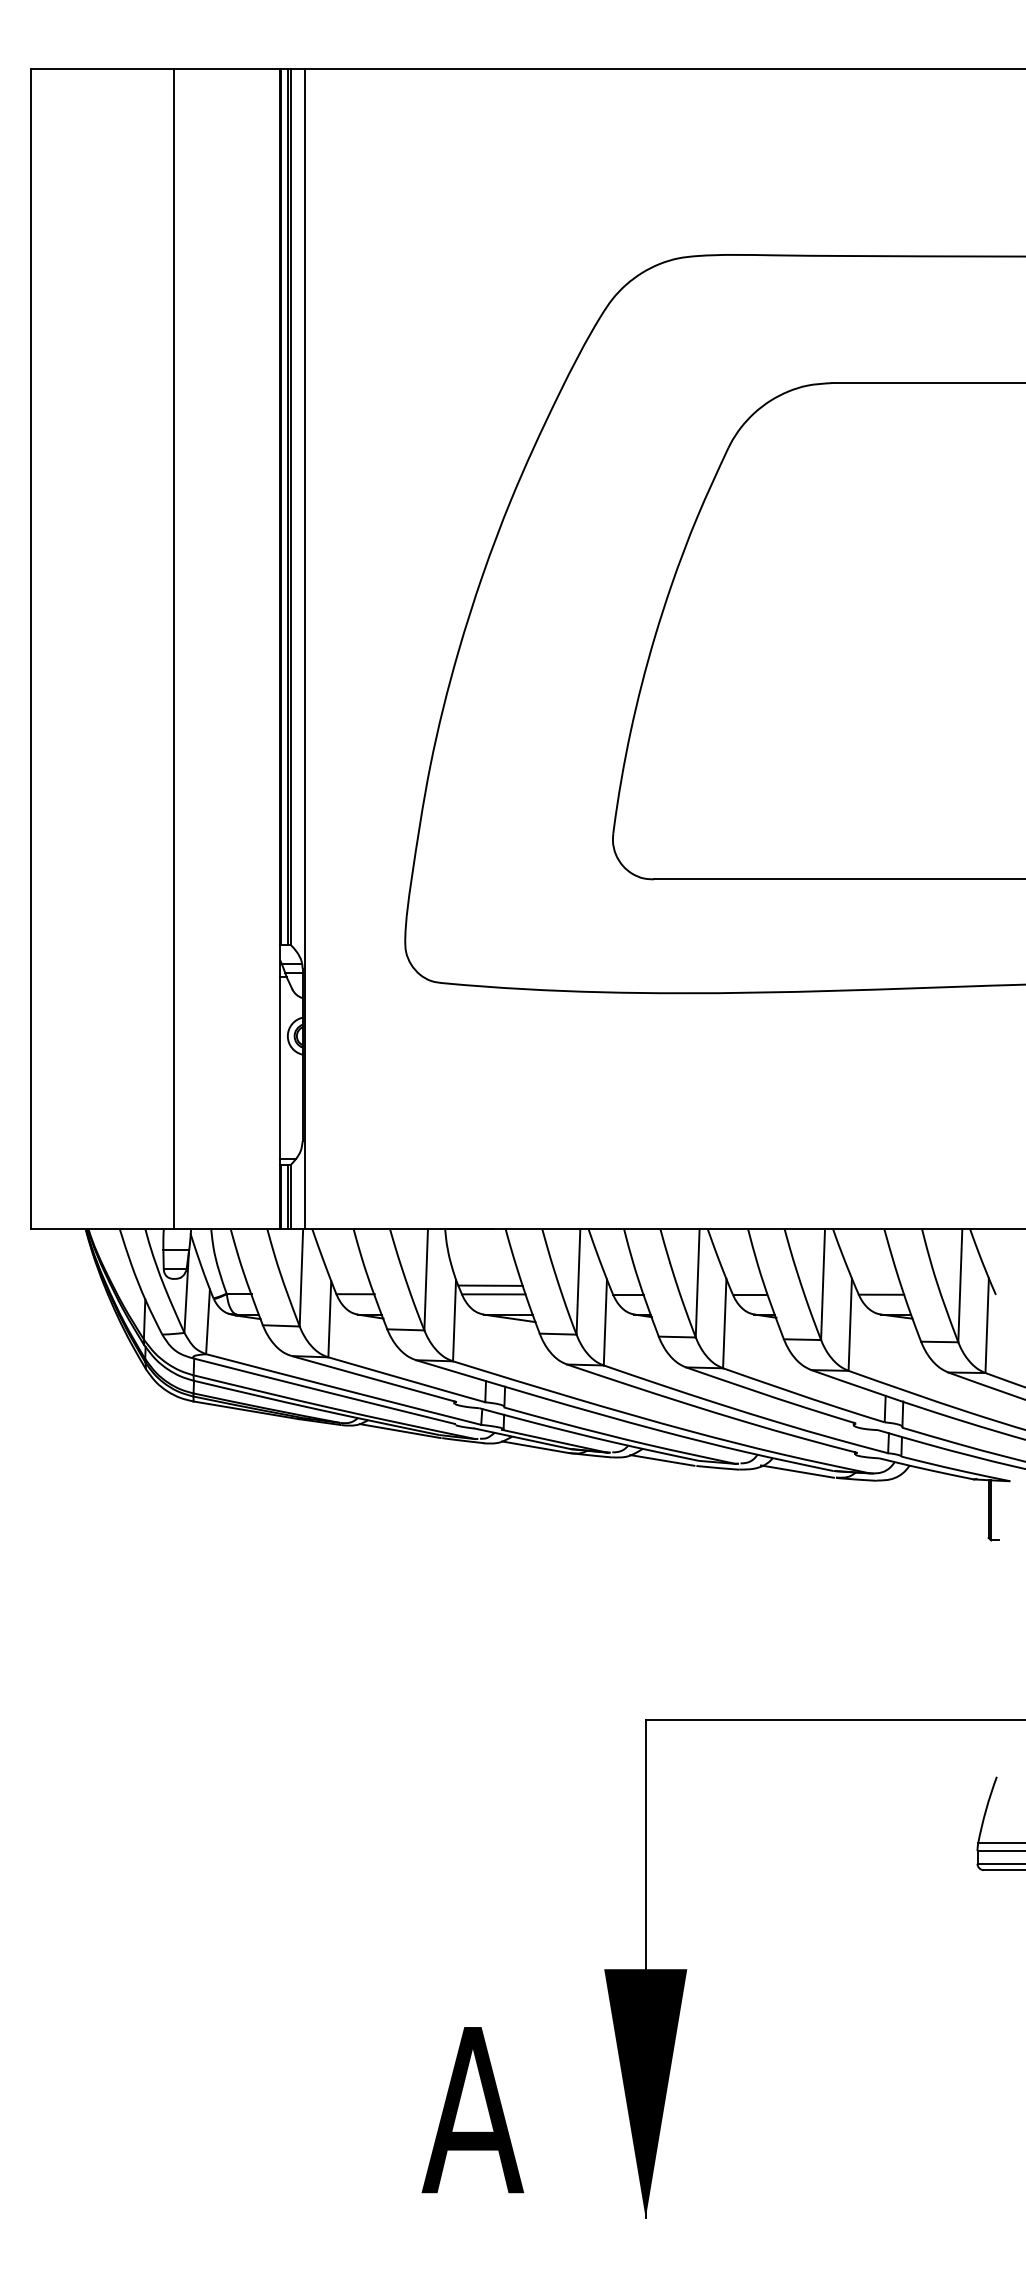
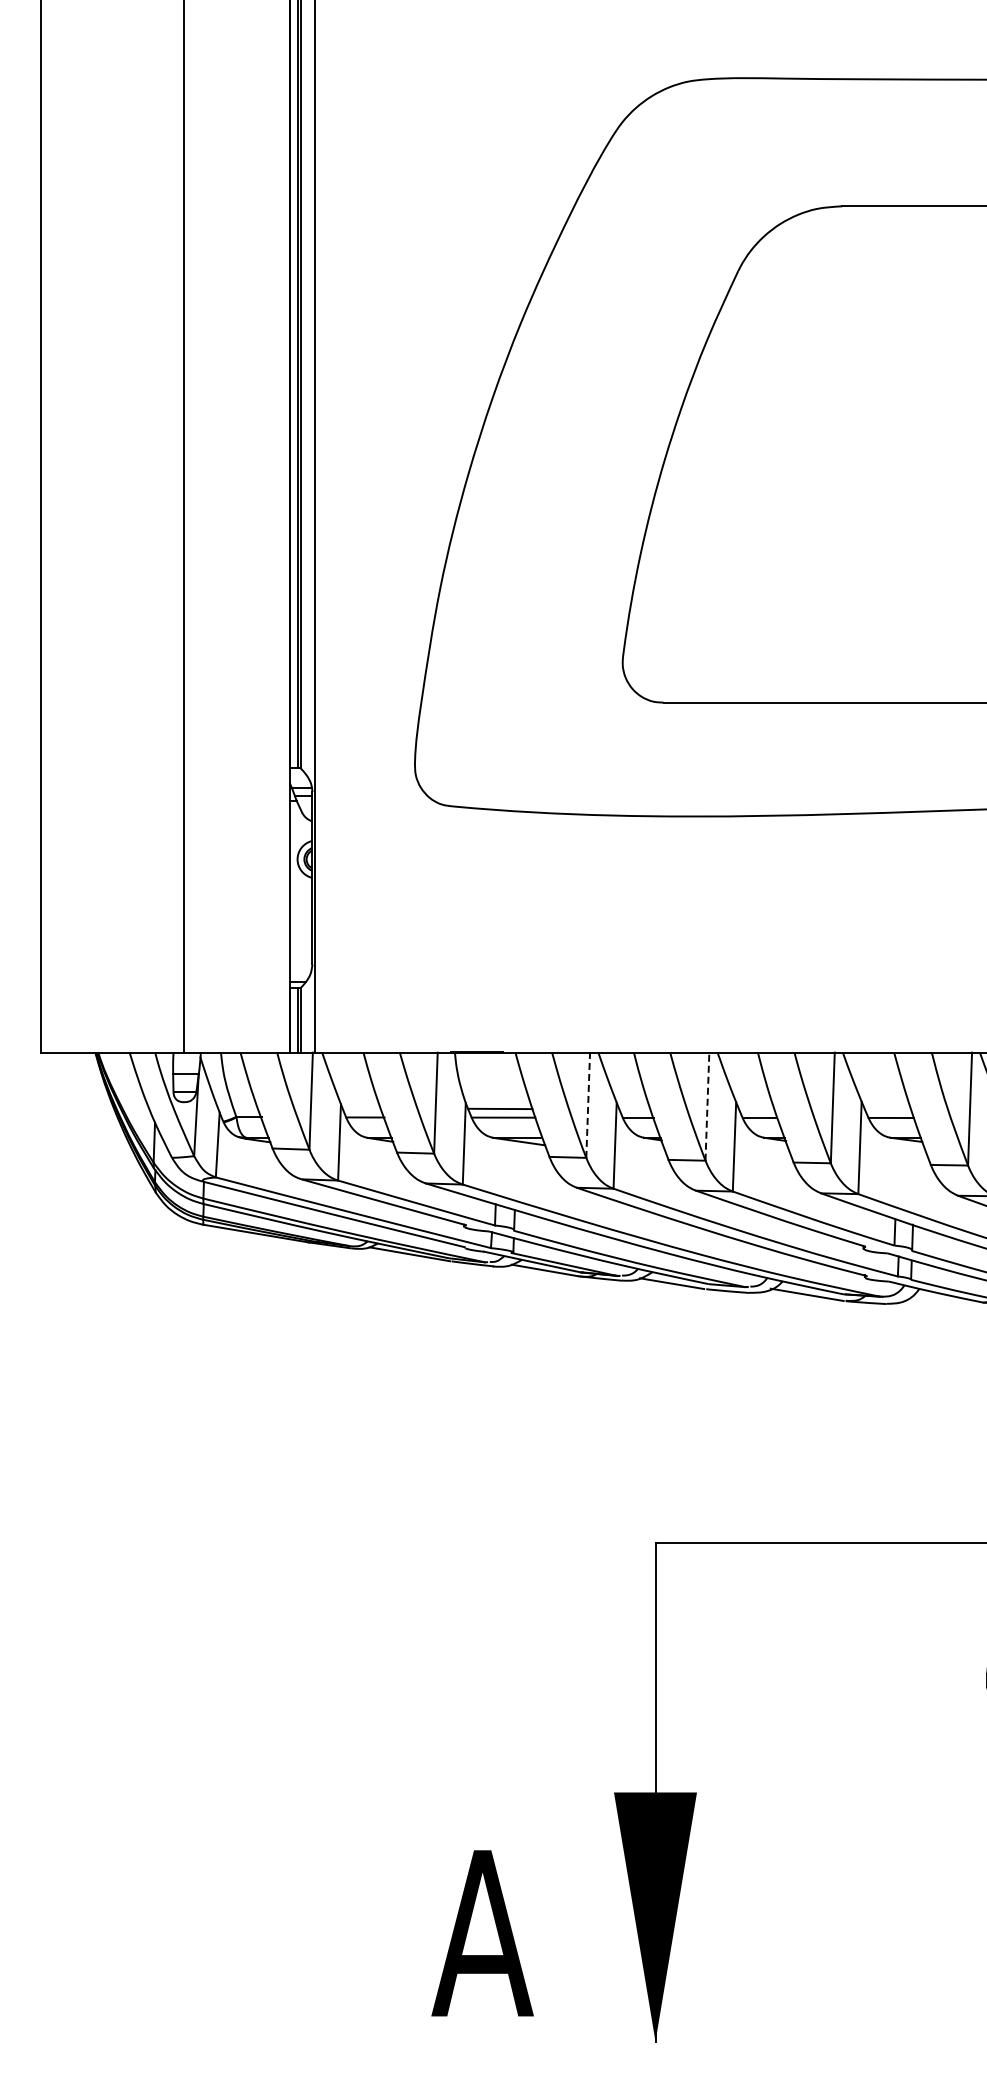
line: (578, 1282) -> (588, 1105), solid -> dashed
line: (697, 1282) -> (707, 1105), solid -> dashed

